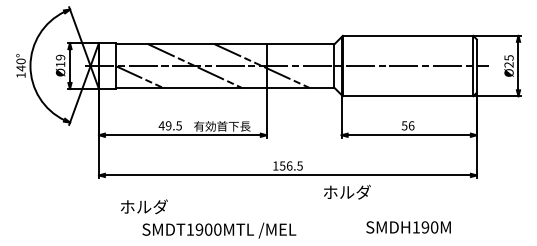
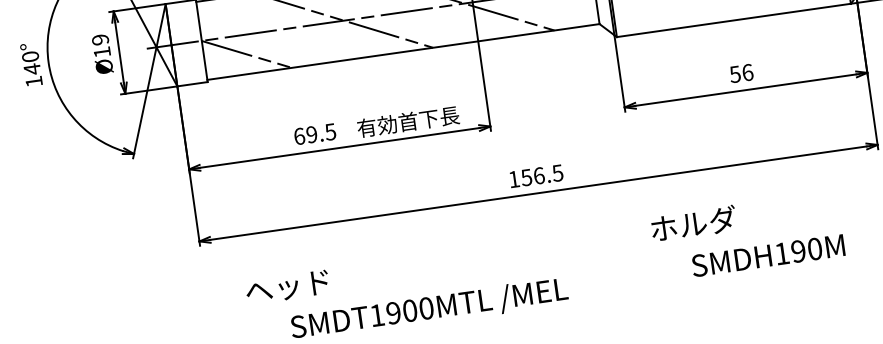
text: (161, 125) -> (298, 135), 49.5 -> 69.5
text: (347, 191) -> (693, 222), moved
text: (143, 206) -> (287, 285), ホルダ -> ヘッド

